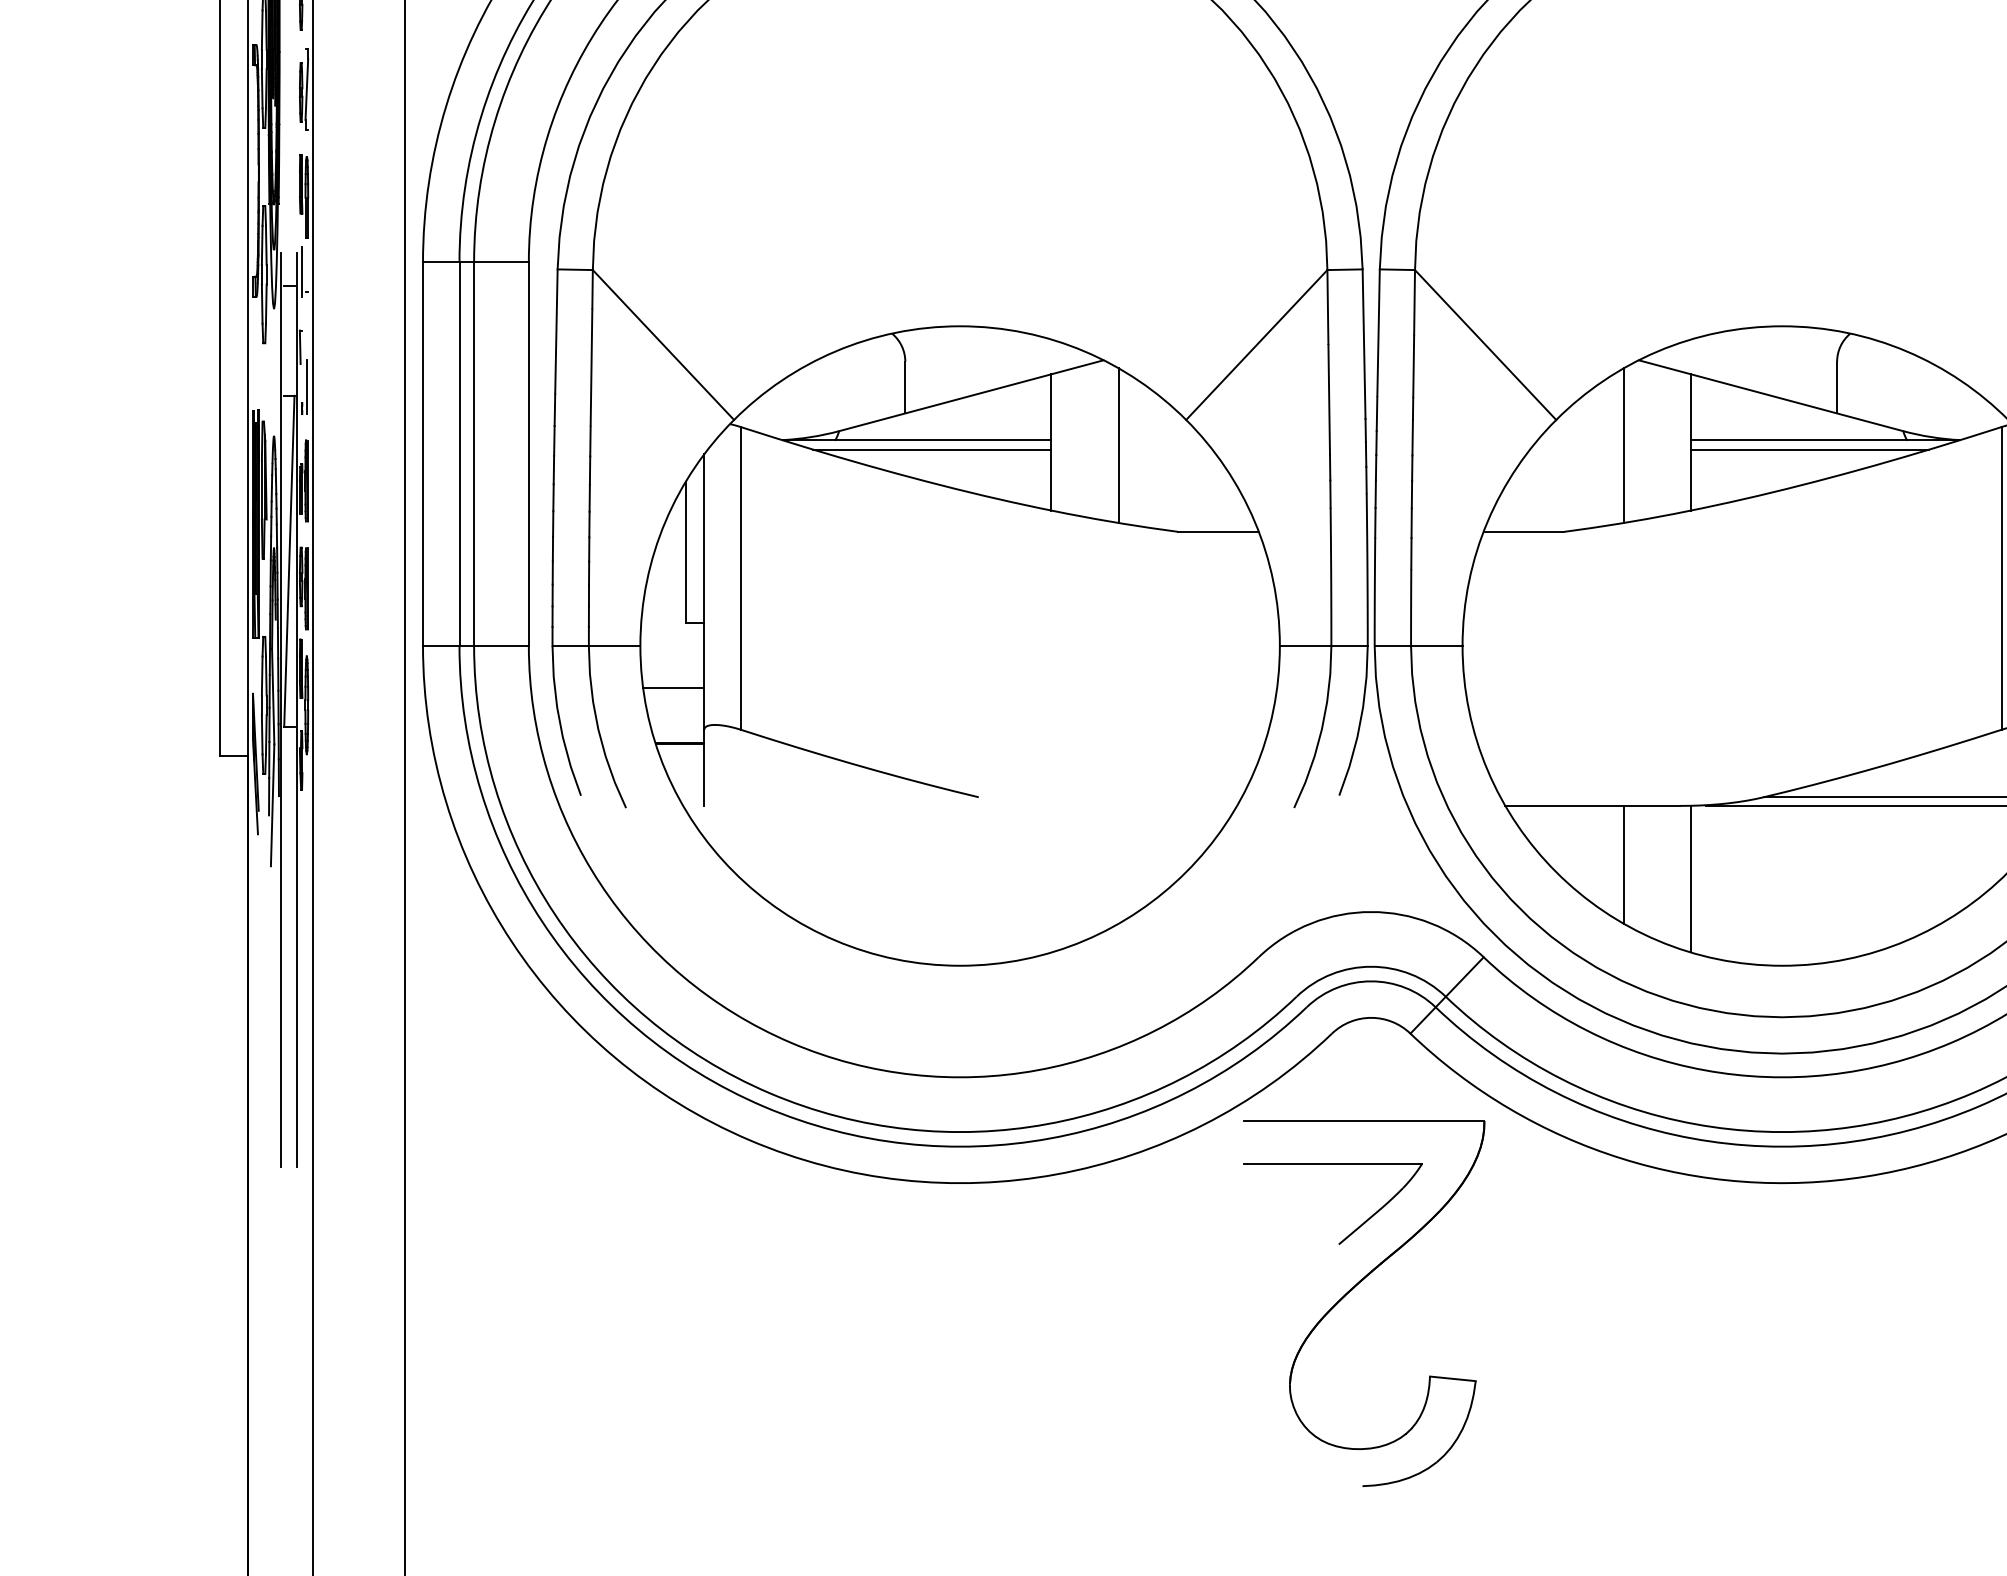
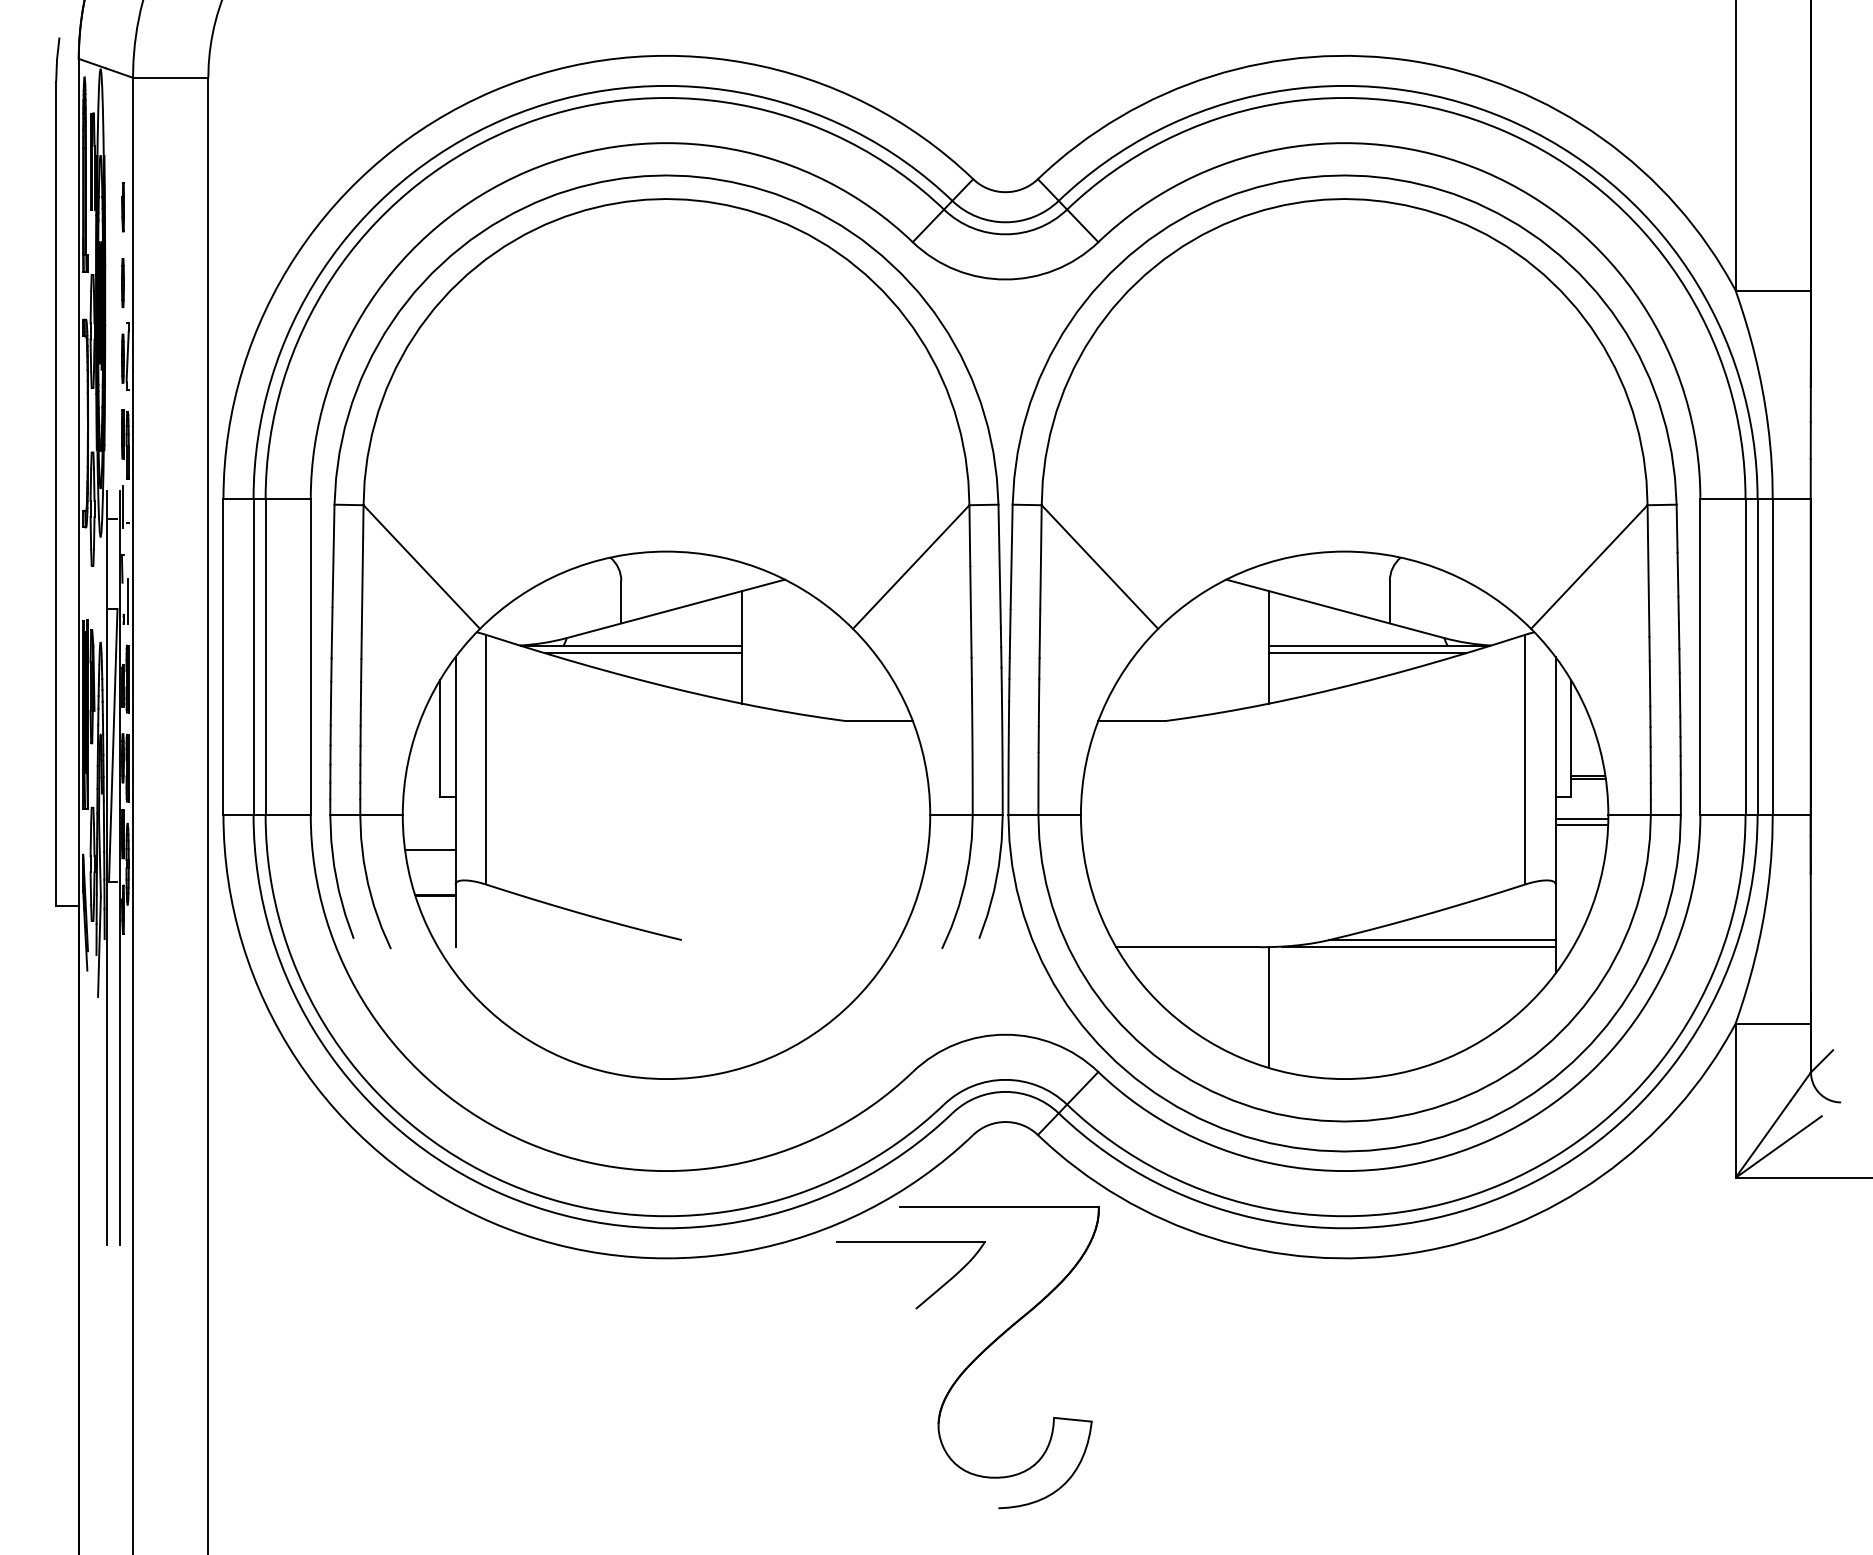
line: (1118, 444) -> (797, 649), removed
line: (1623, 444) -> (1213, 649), removed
line: (1623, 864) -> (1213, 995), removed
part: (1352, 1230) -> (927, 1297), moved

